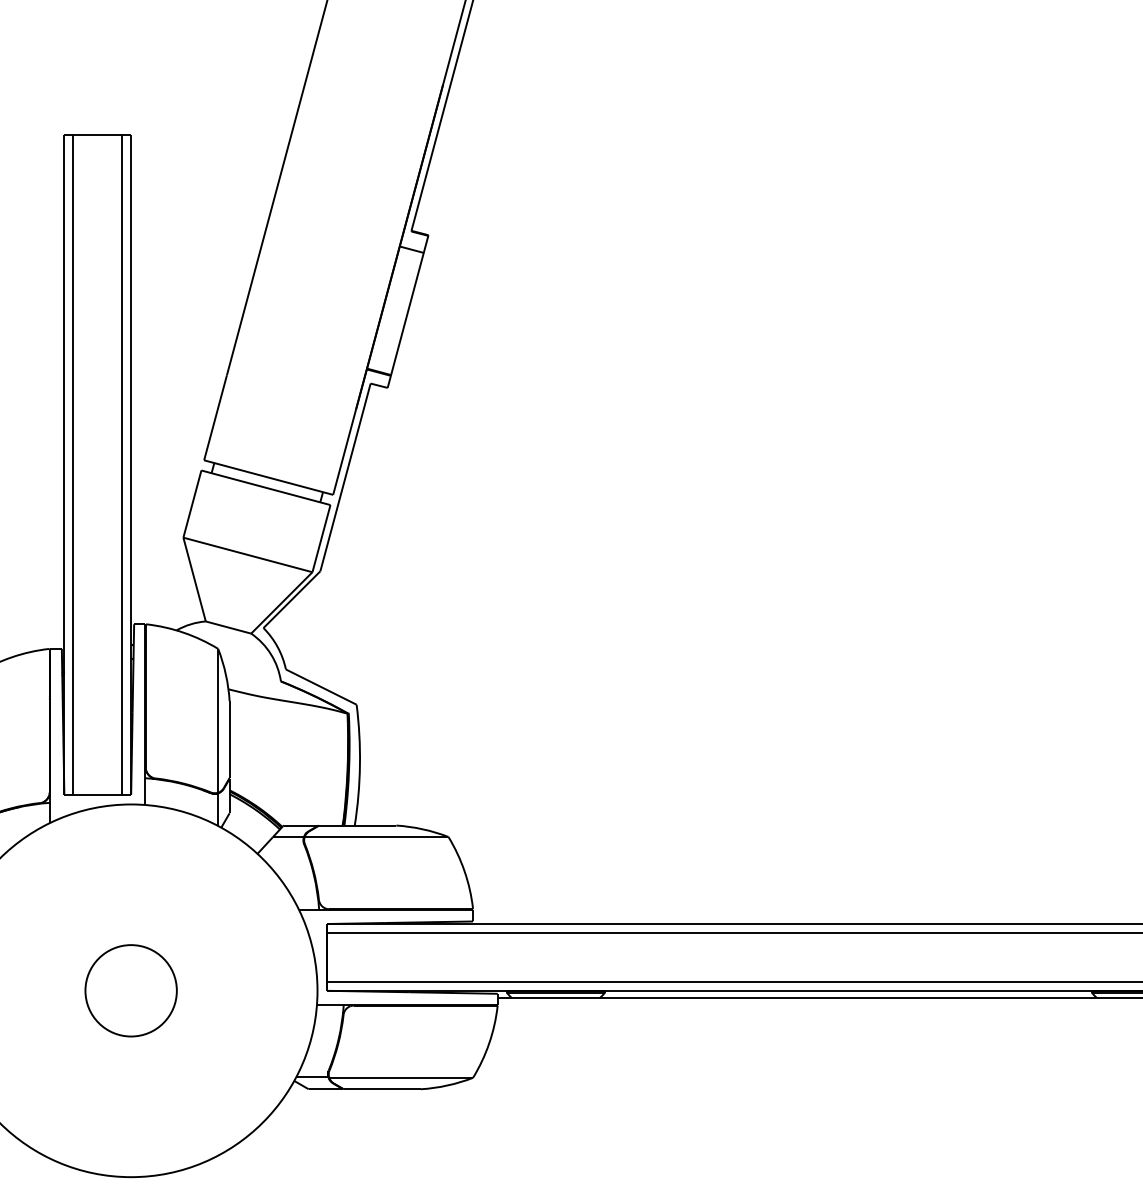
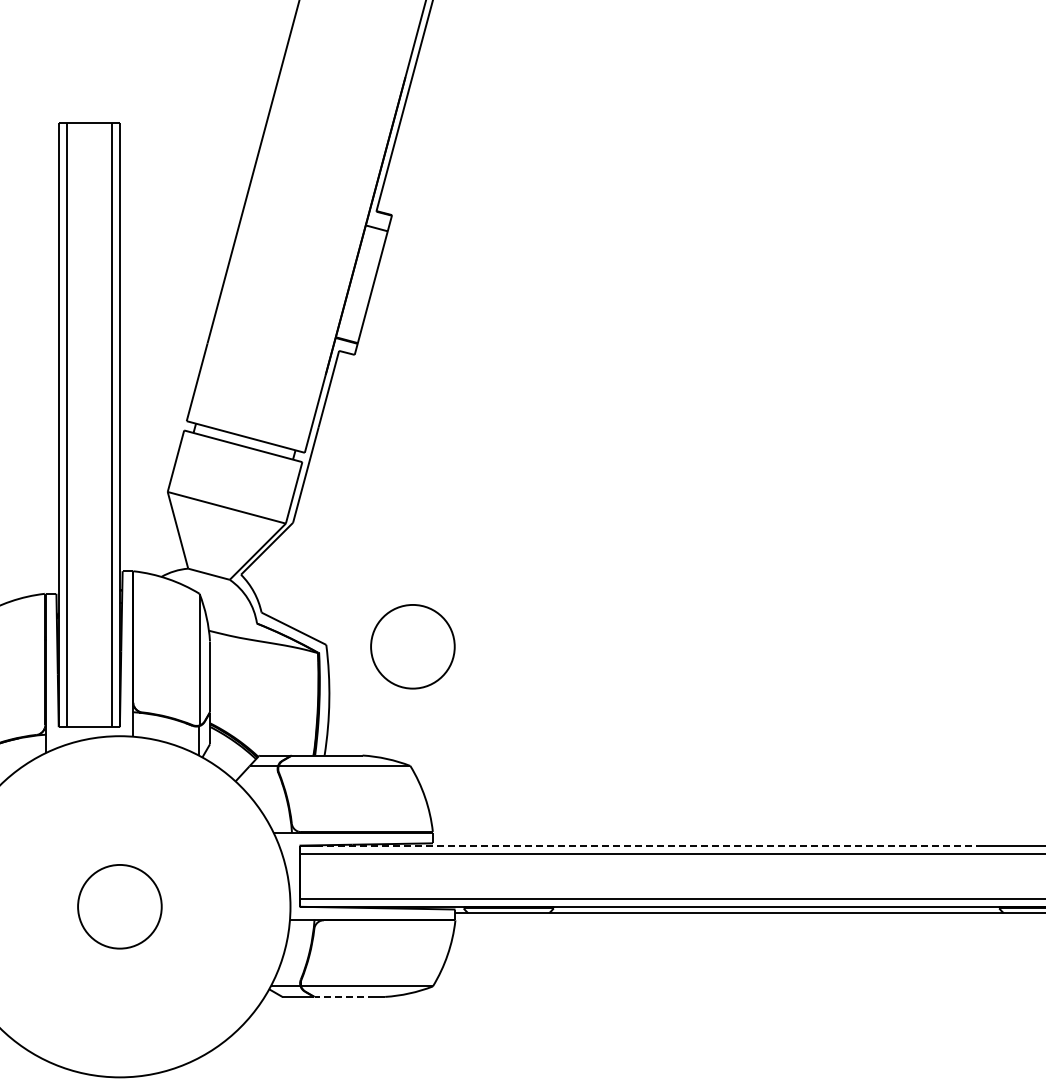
circle: (450, 706) -> (412, 646), added
line: (706, 923) -> (646, 845), solid -> dashed
line: (376, 1088) -> (344, 996), solid -> dashed

